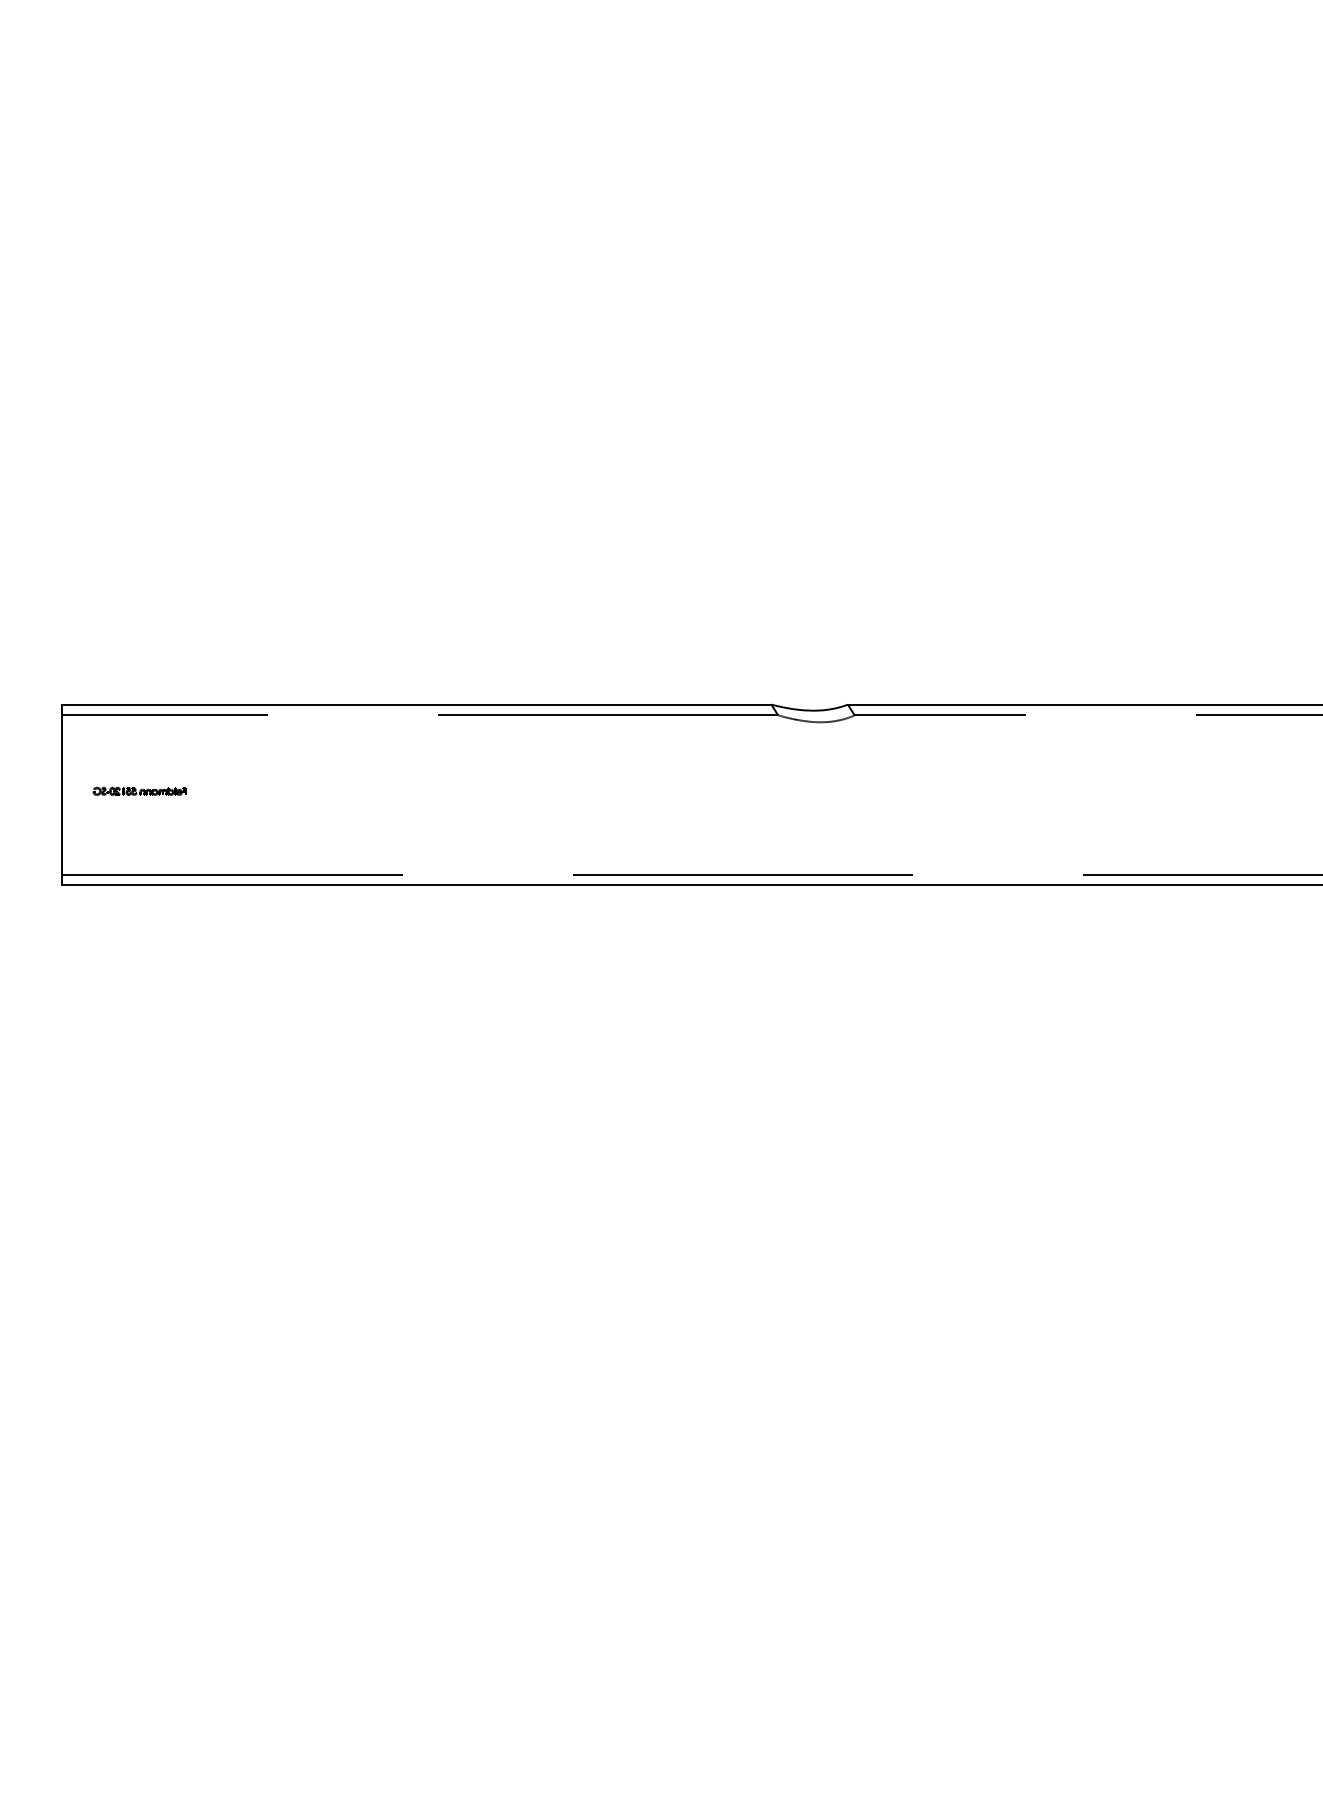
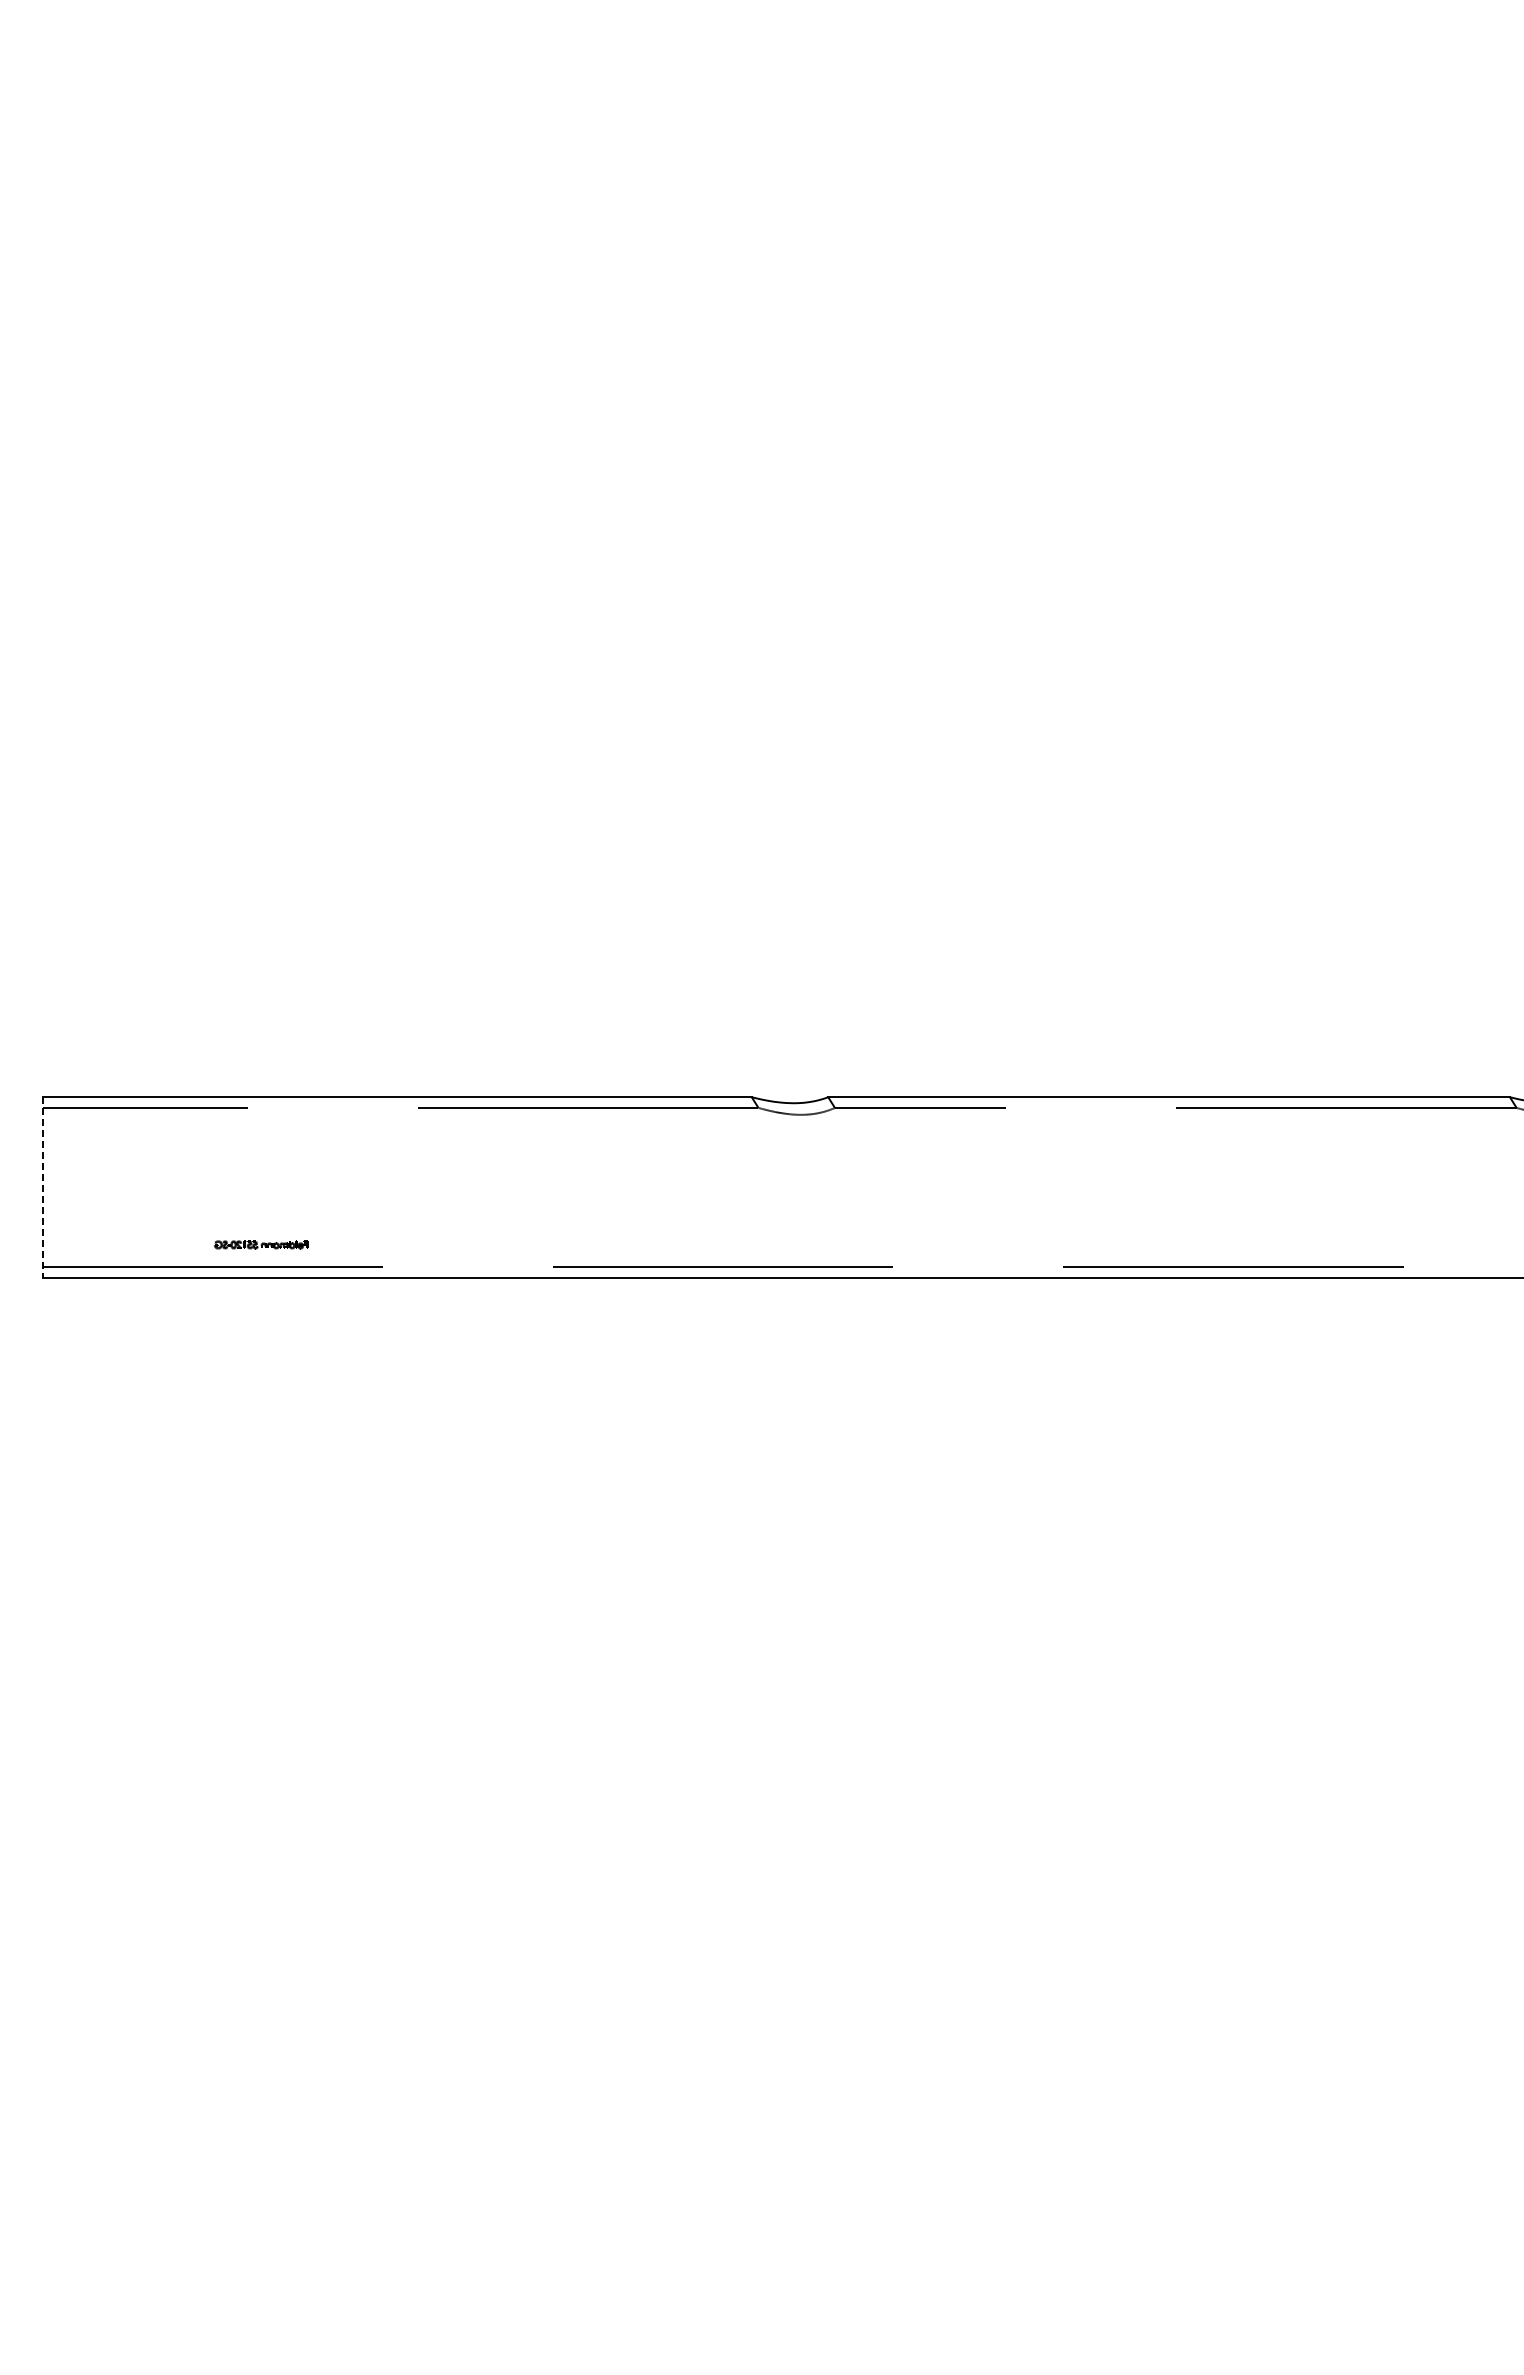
part: (139, 790) -> (260, 1244), moved
line: (62, 794) -> (42, 1187), solid -> dashed

